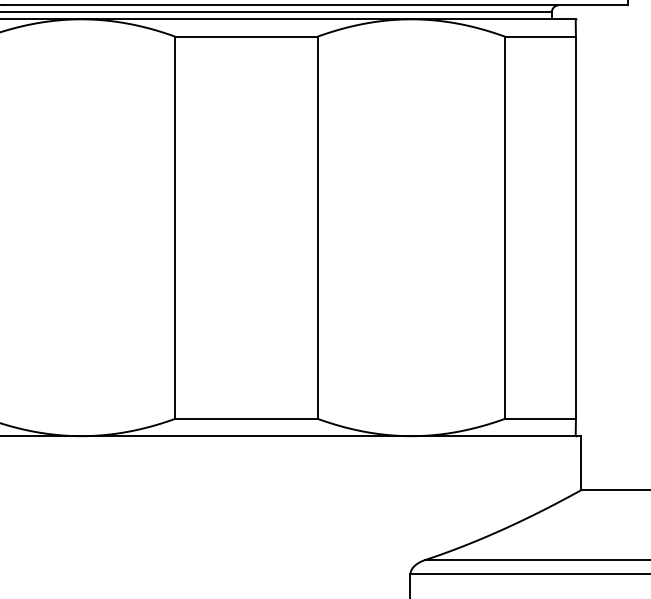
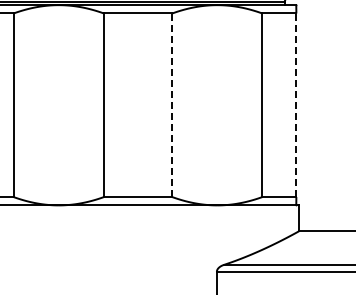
line: (318, 228) -> (172, 105), solid -> dashed
line: (576, 228) -> (296, 105), solid -> dashed

